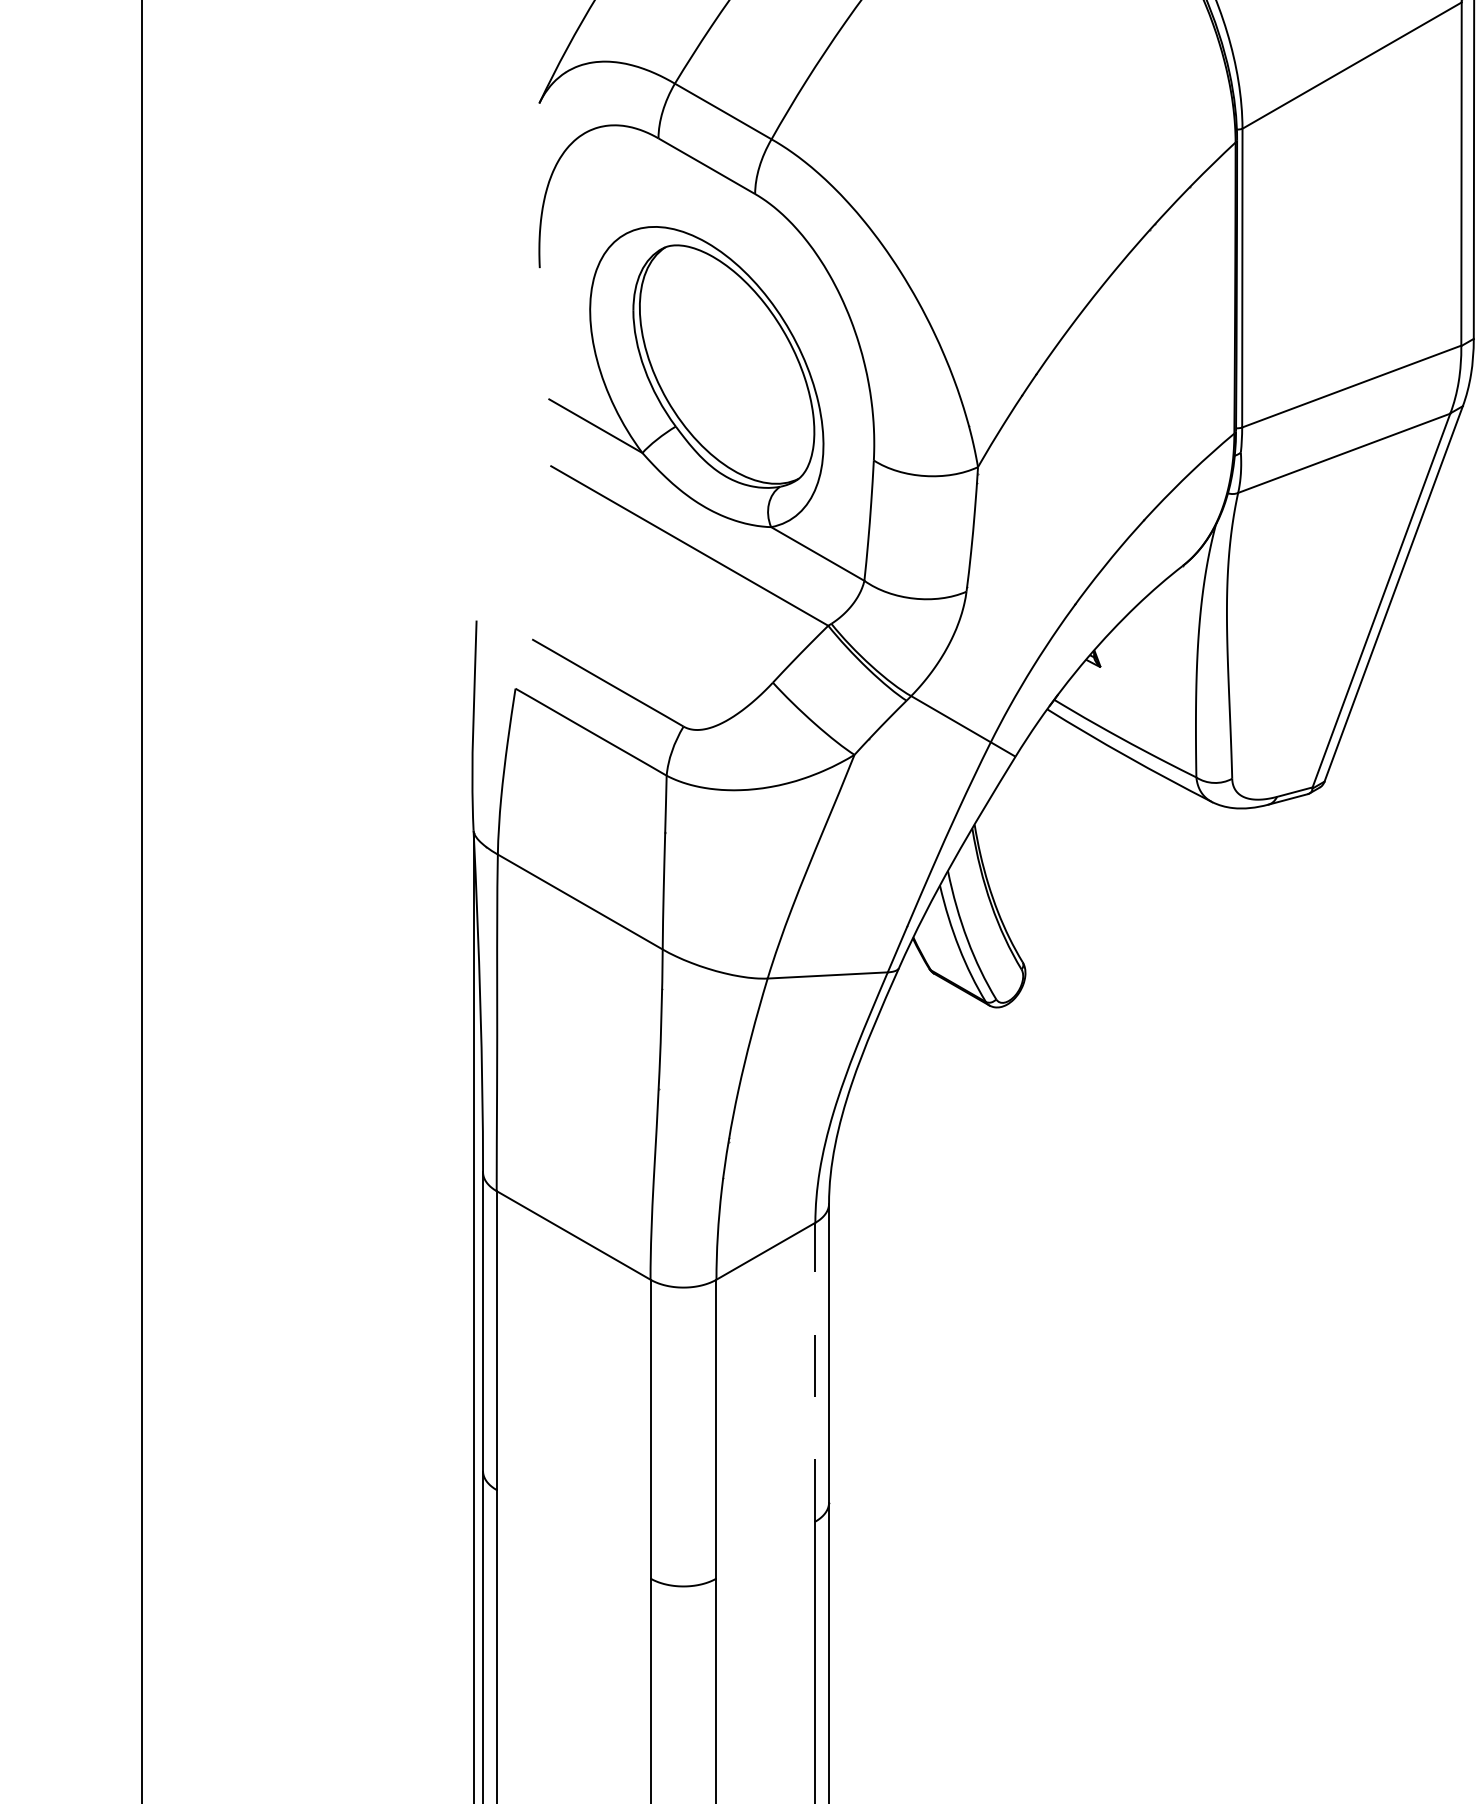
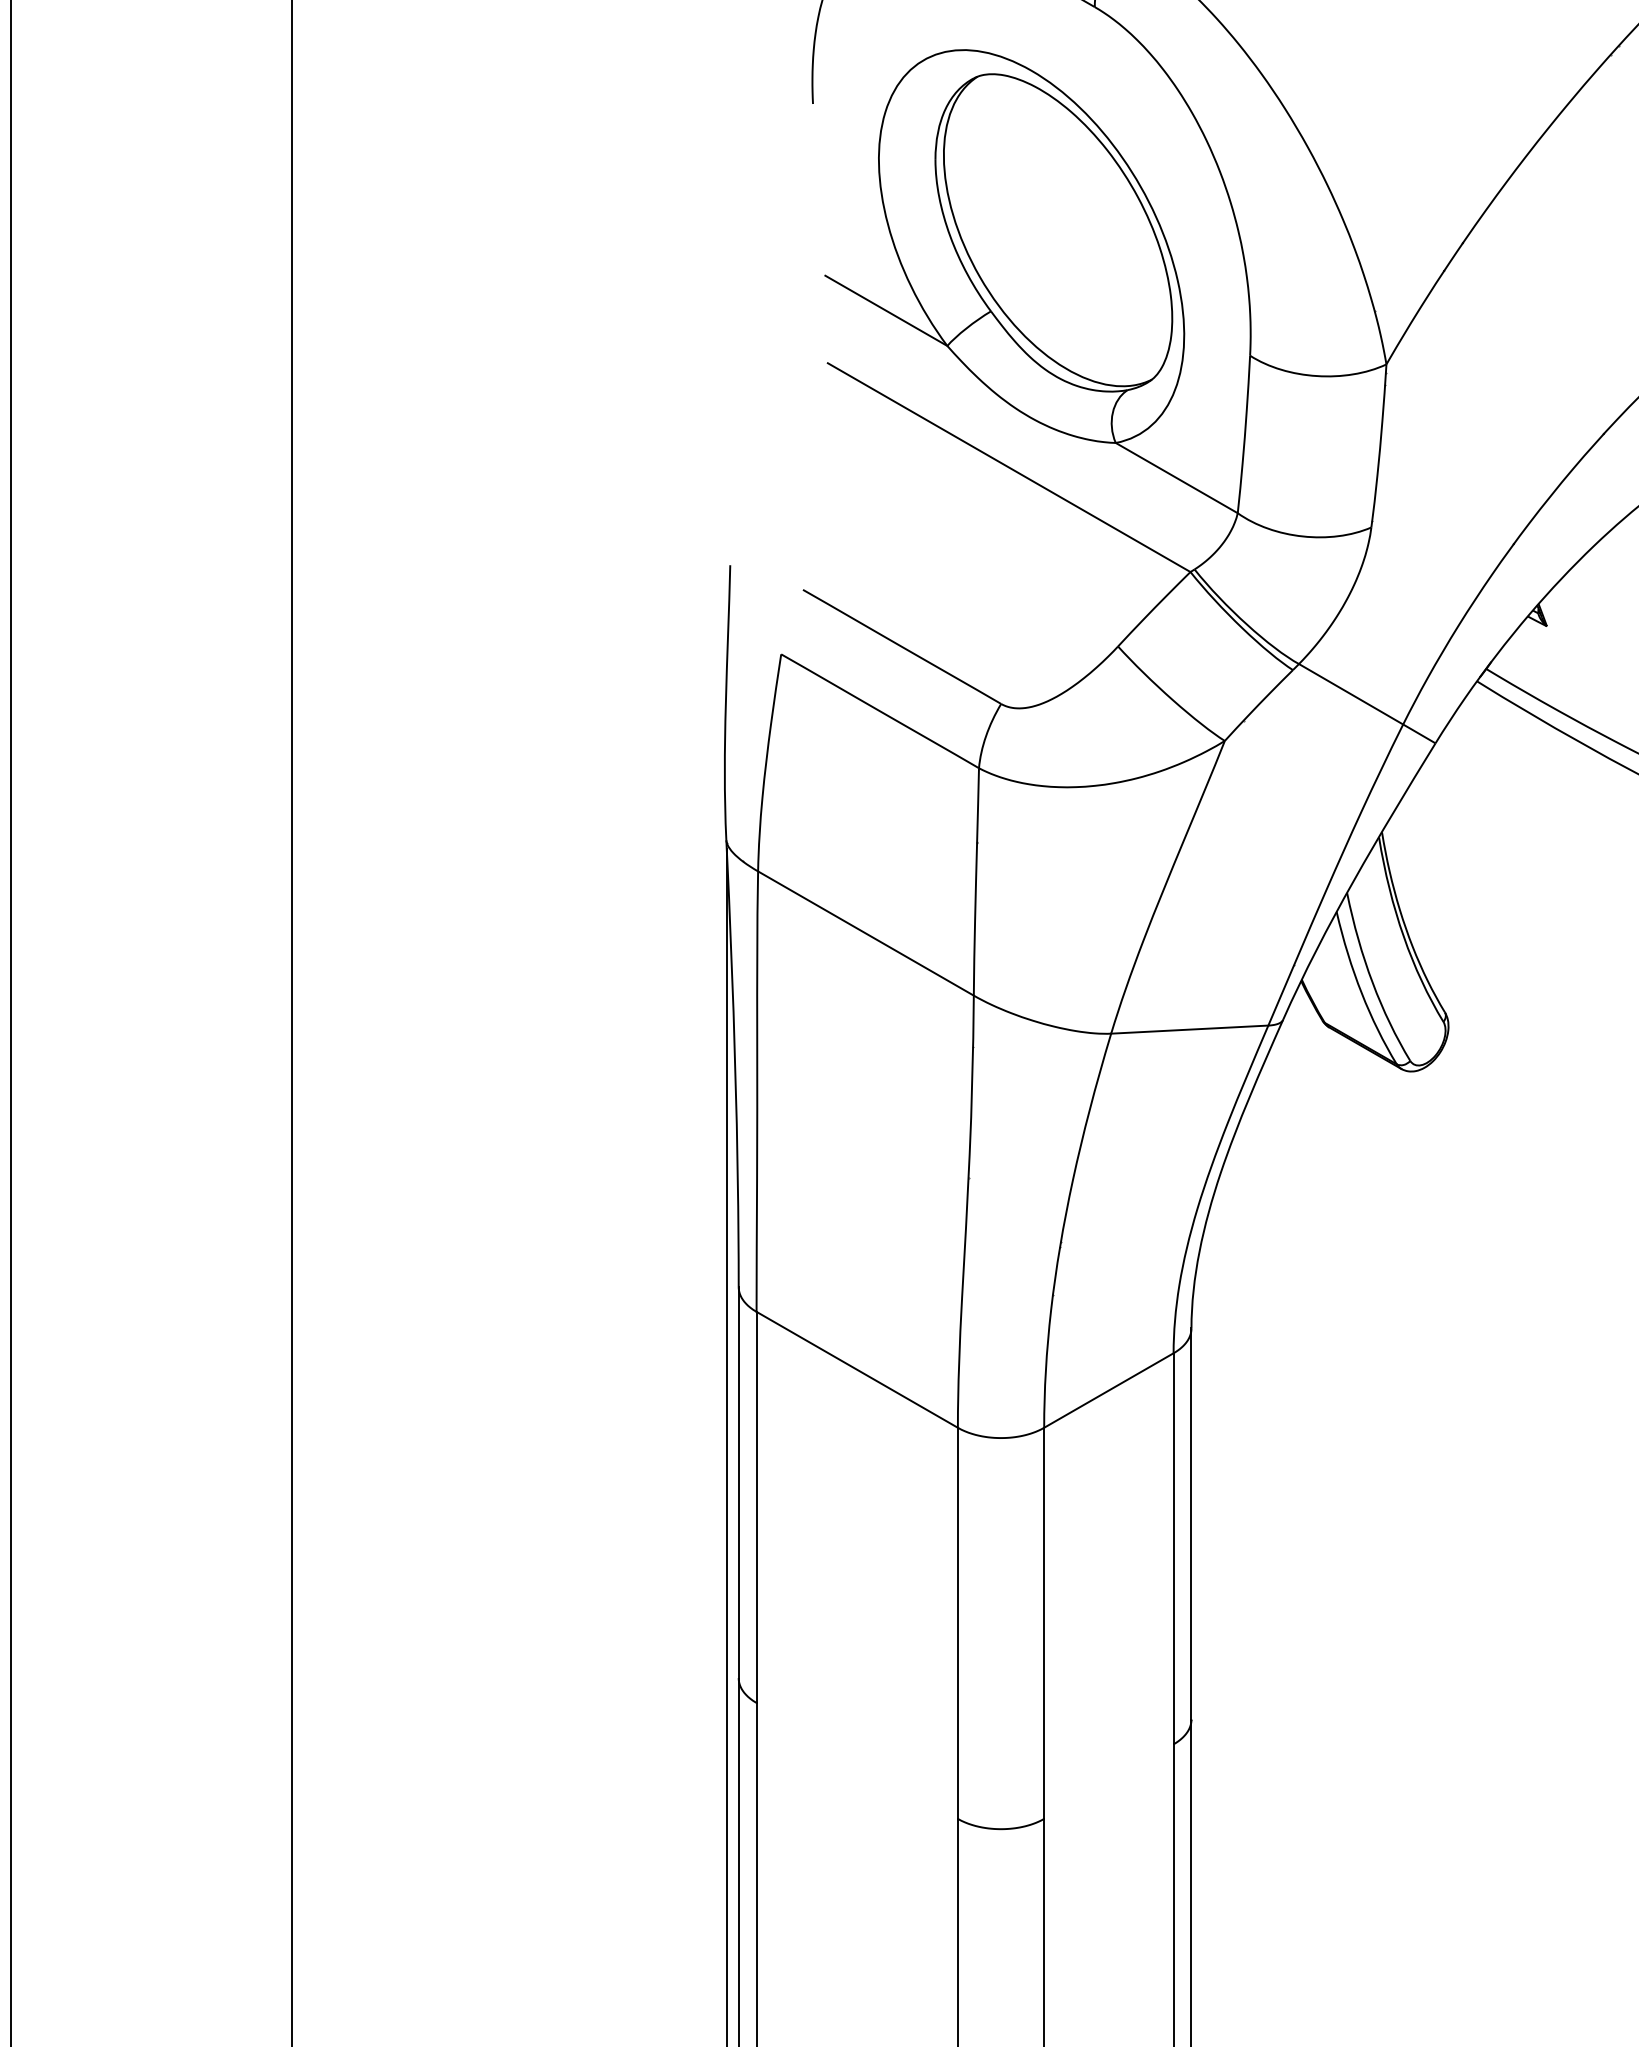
line: (815, 1371) -> (1173, 1547), dashed -> solid

